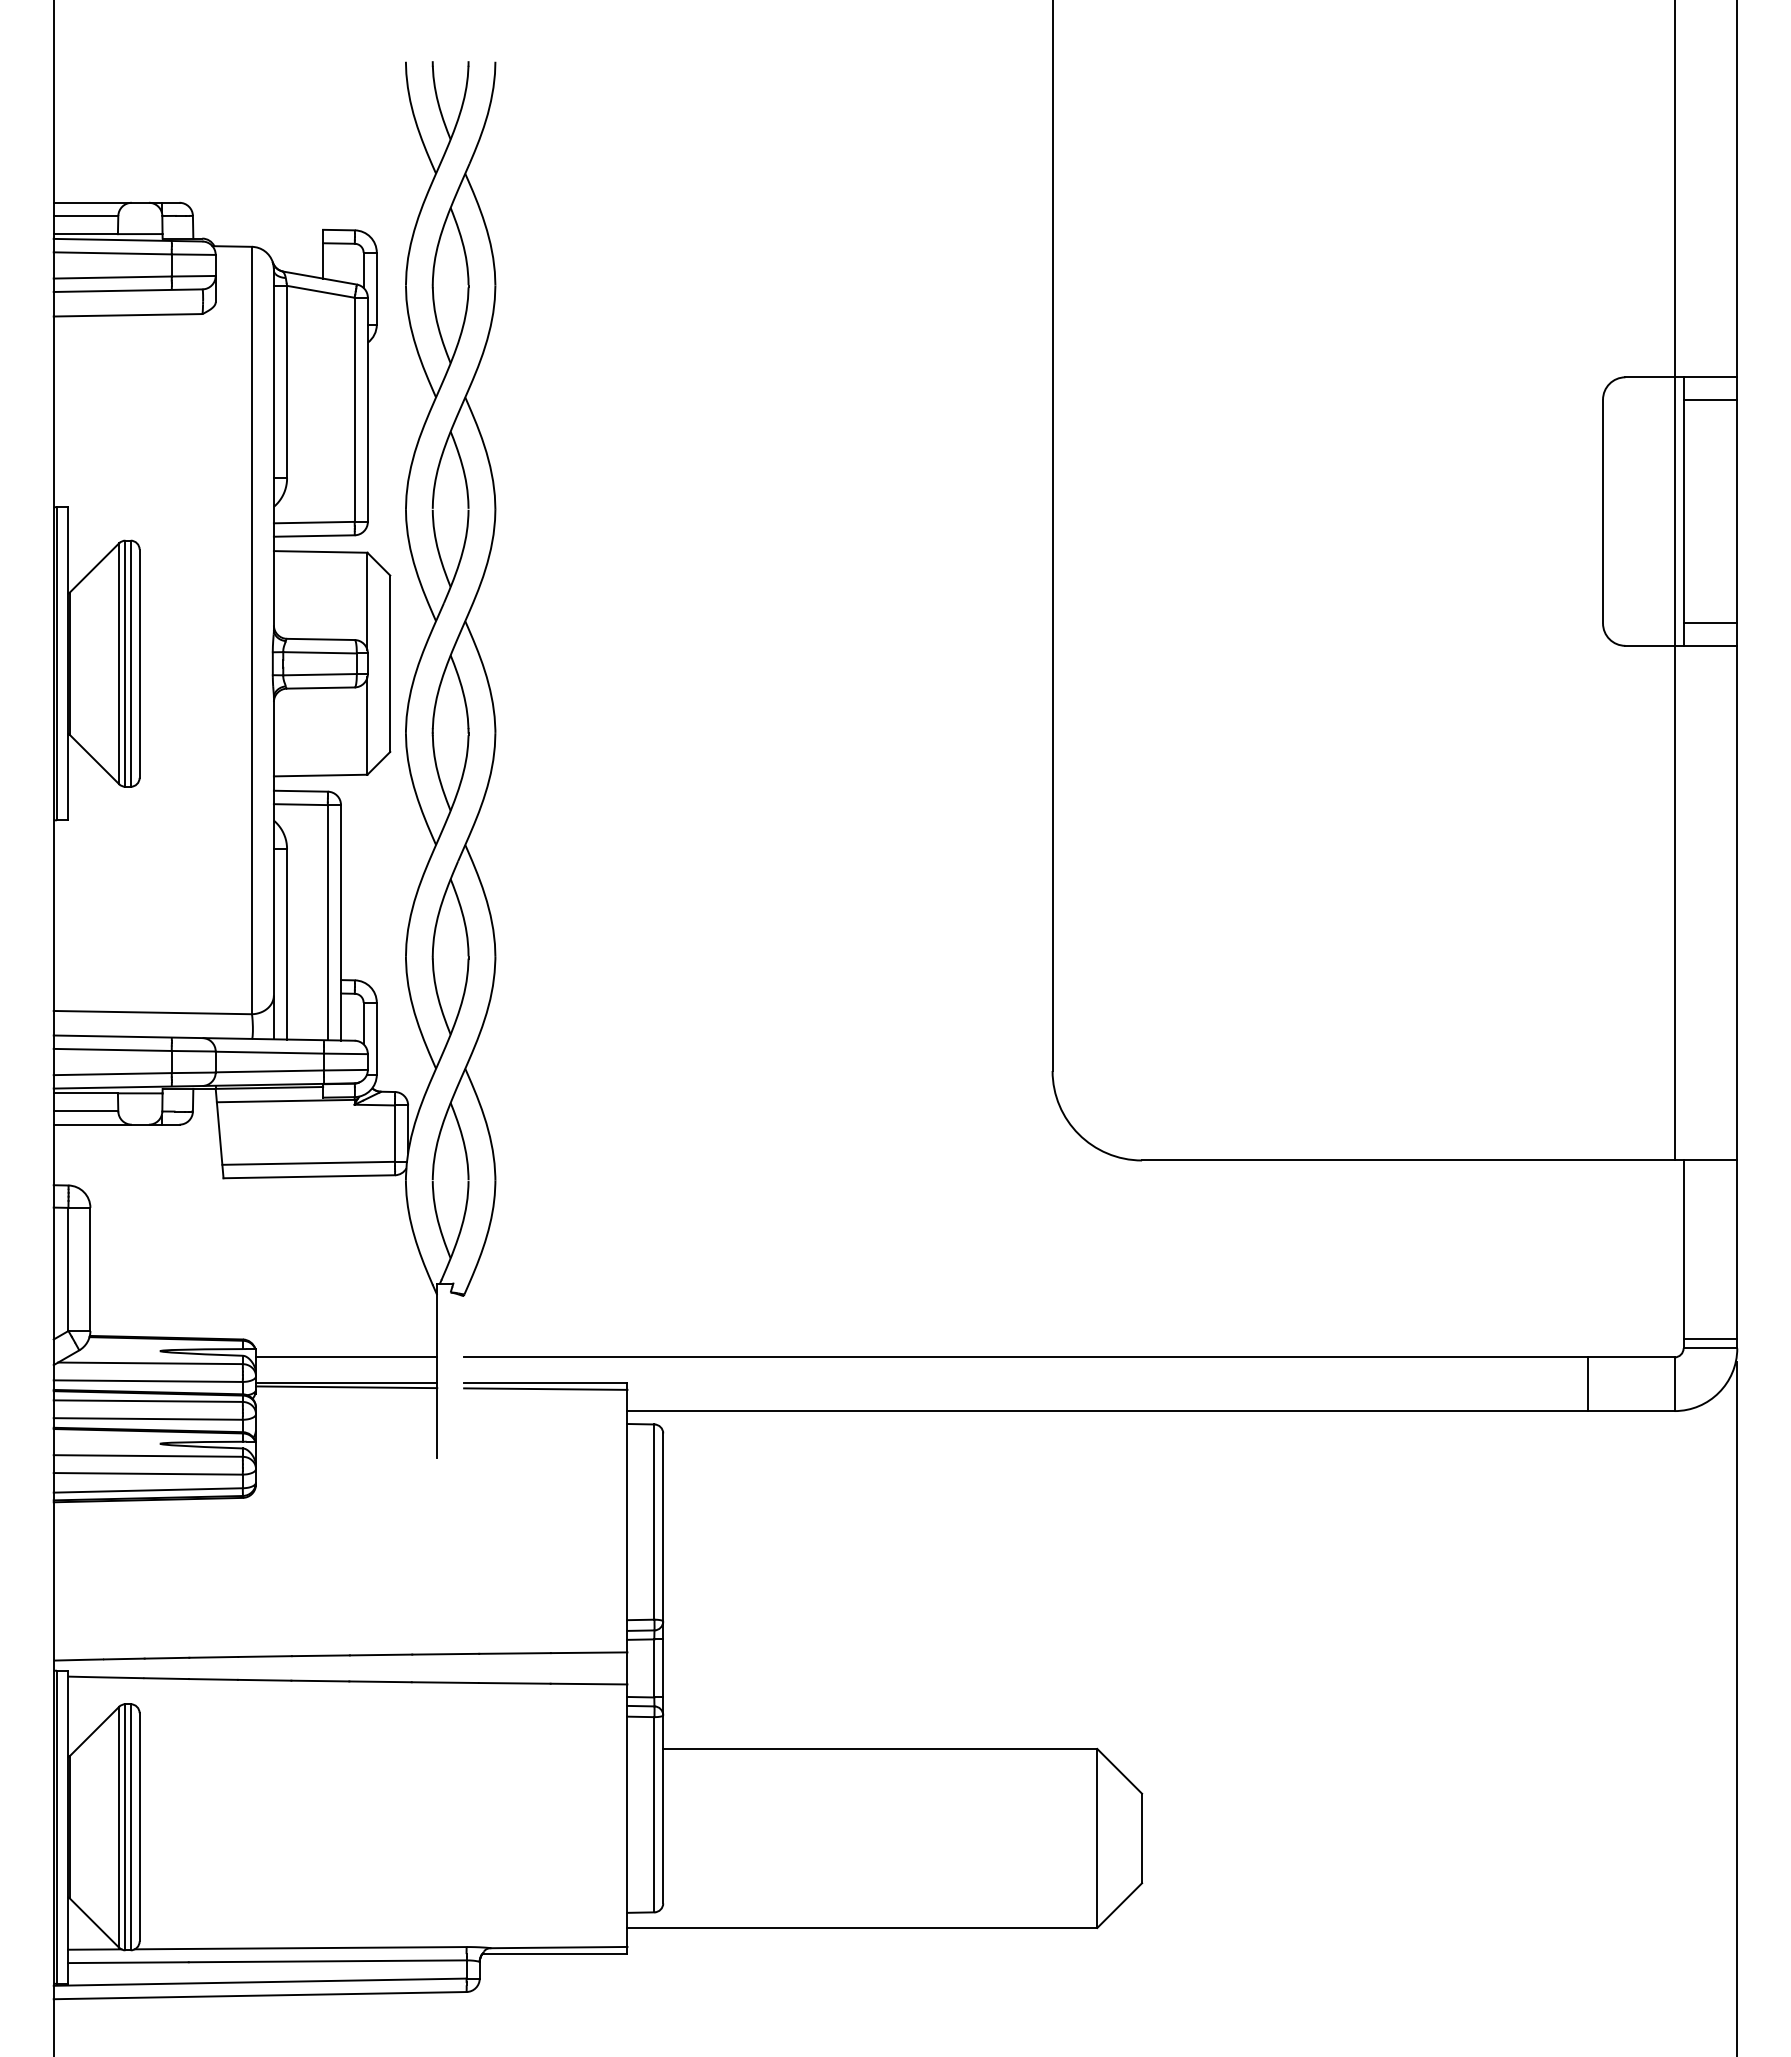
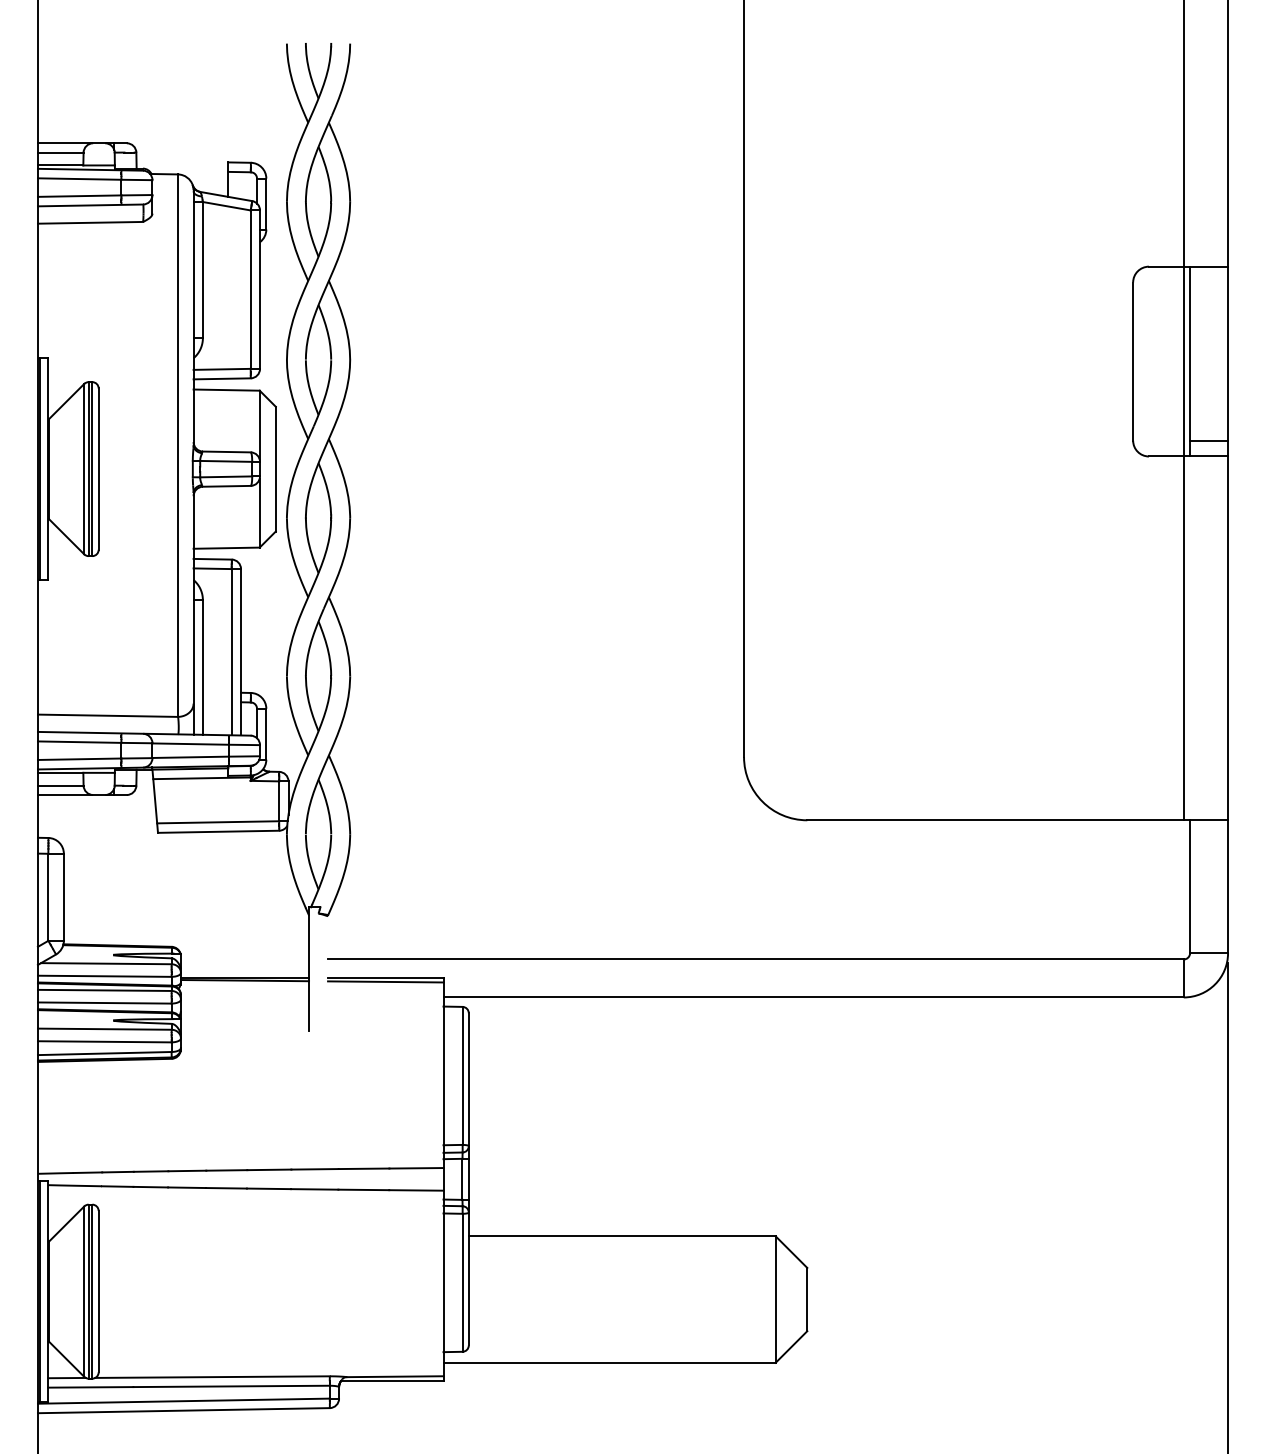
line: (1710, 399) -> (1209, 282), removed
line: (1710, 1339) -> (1209, 946), removed
line: (346, 1357) -> (244, 959), removed
line: (1587, 1384) -> (1122, 978), removed

